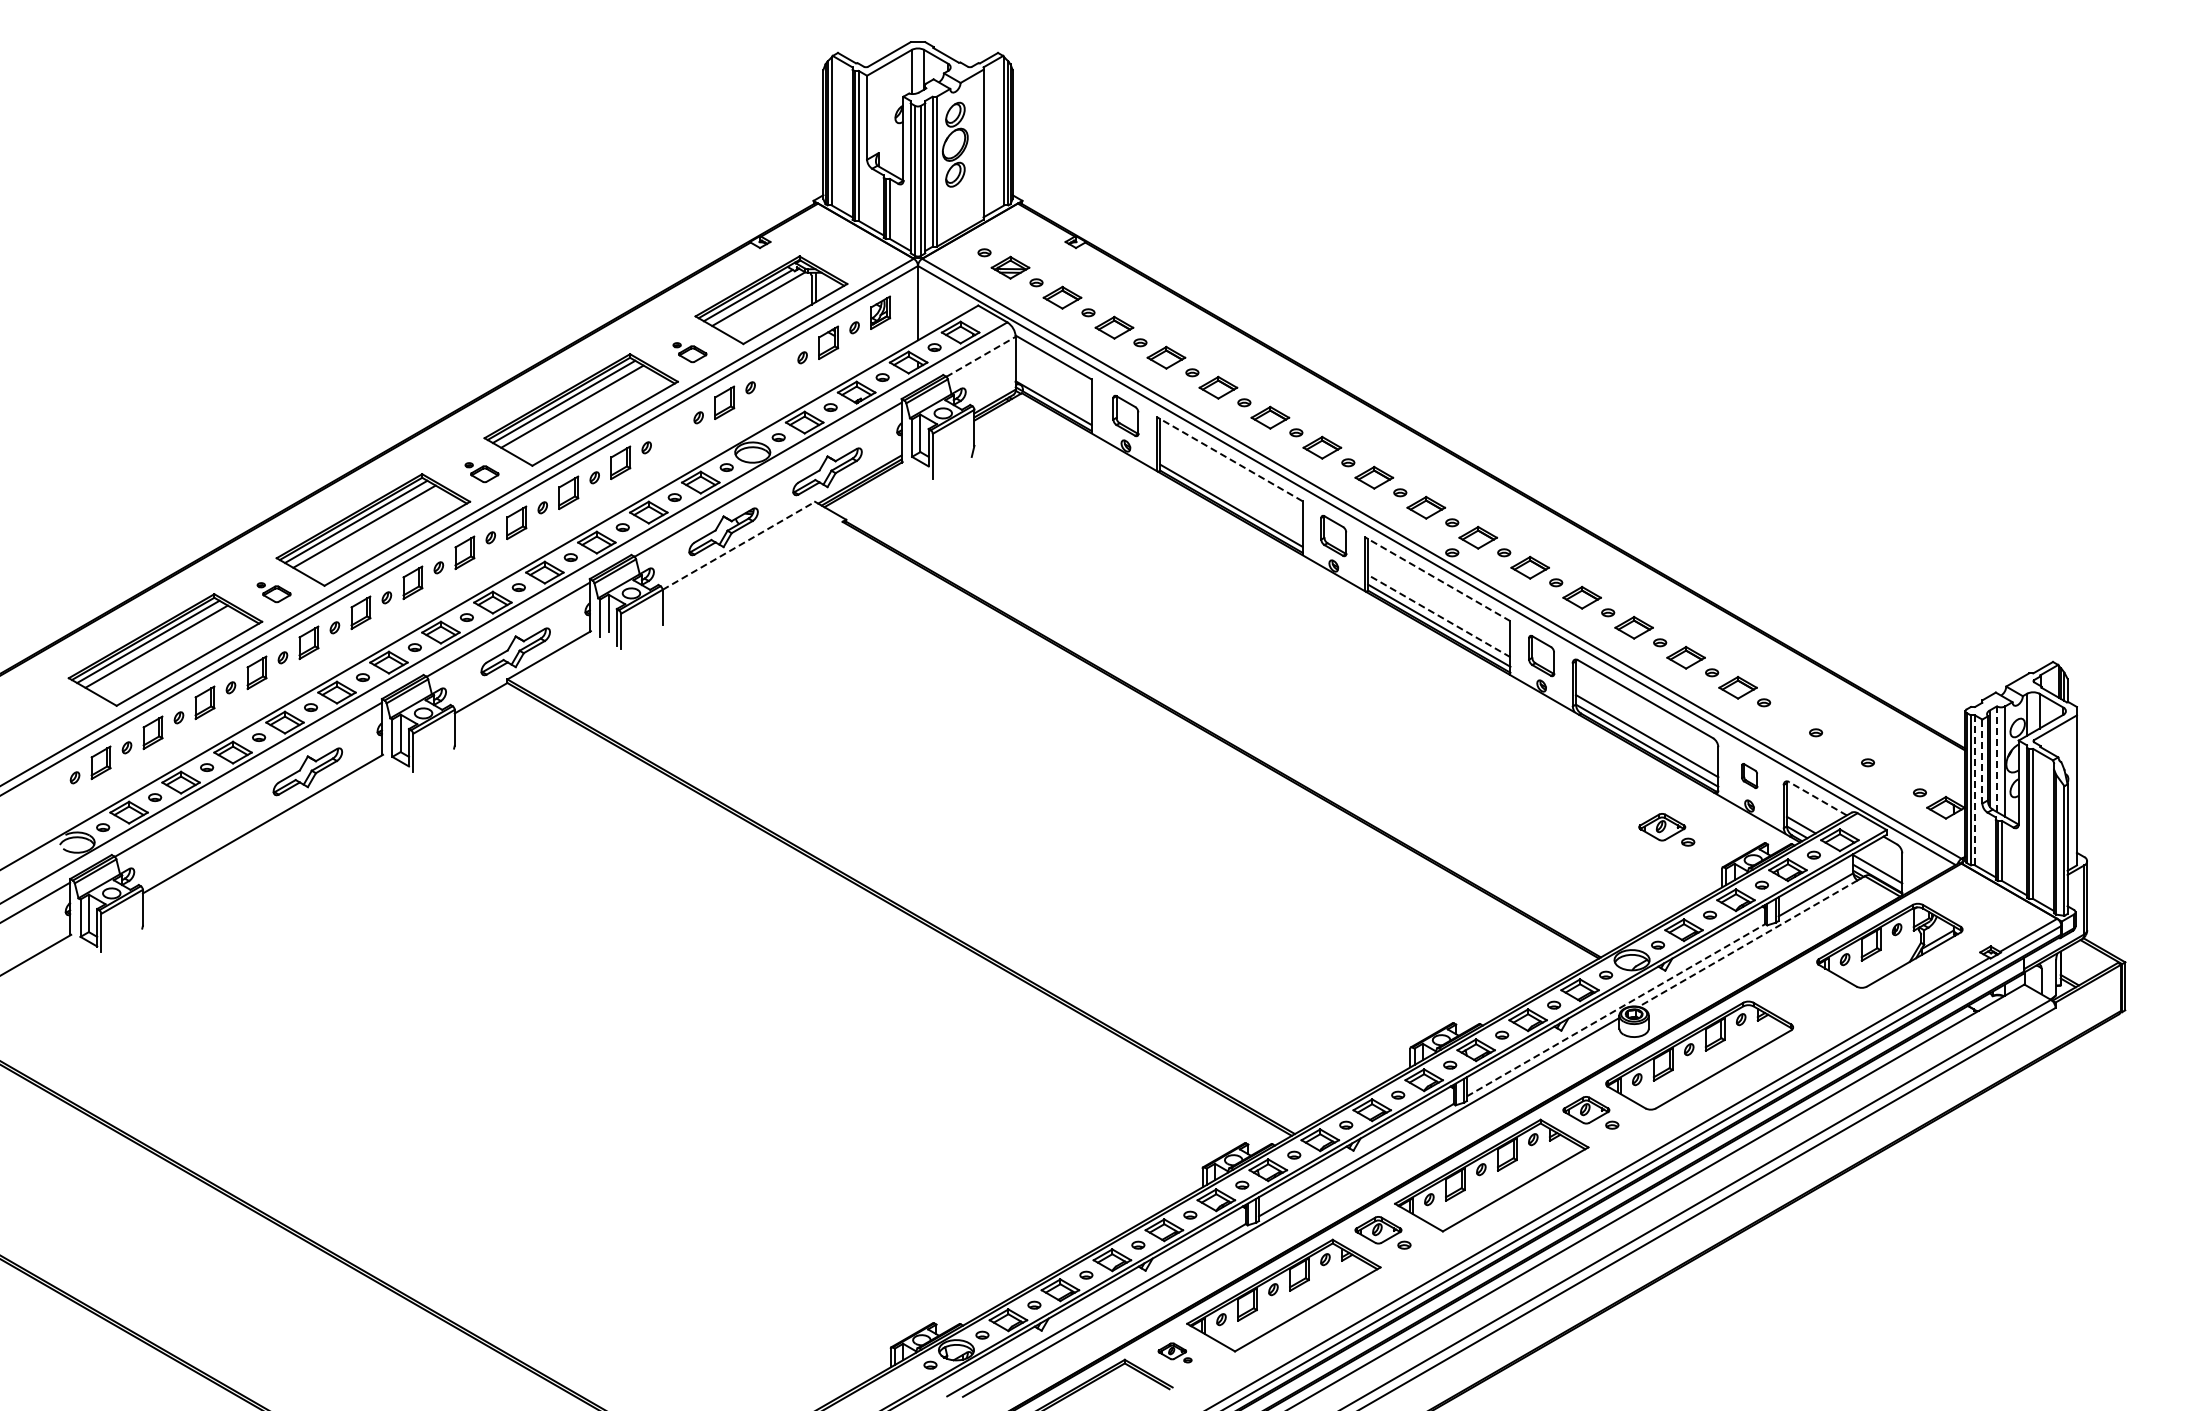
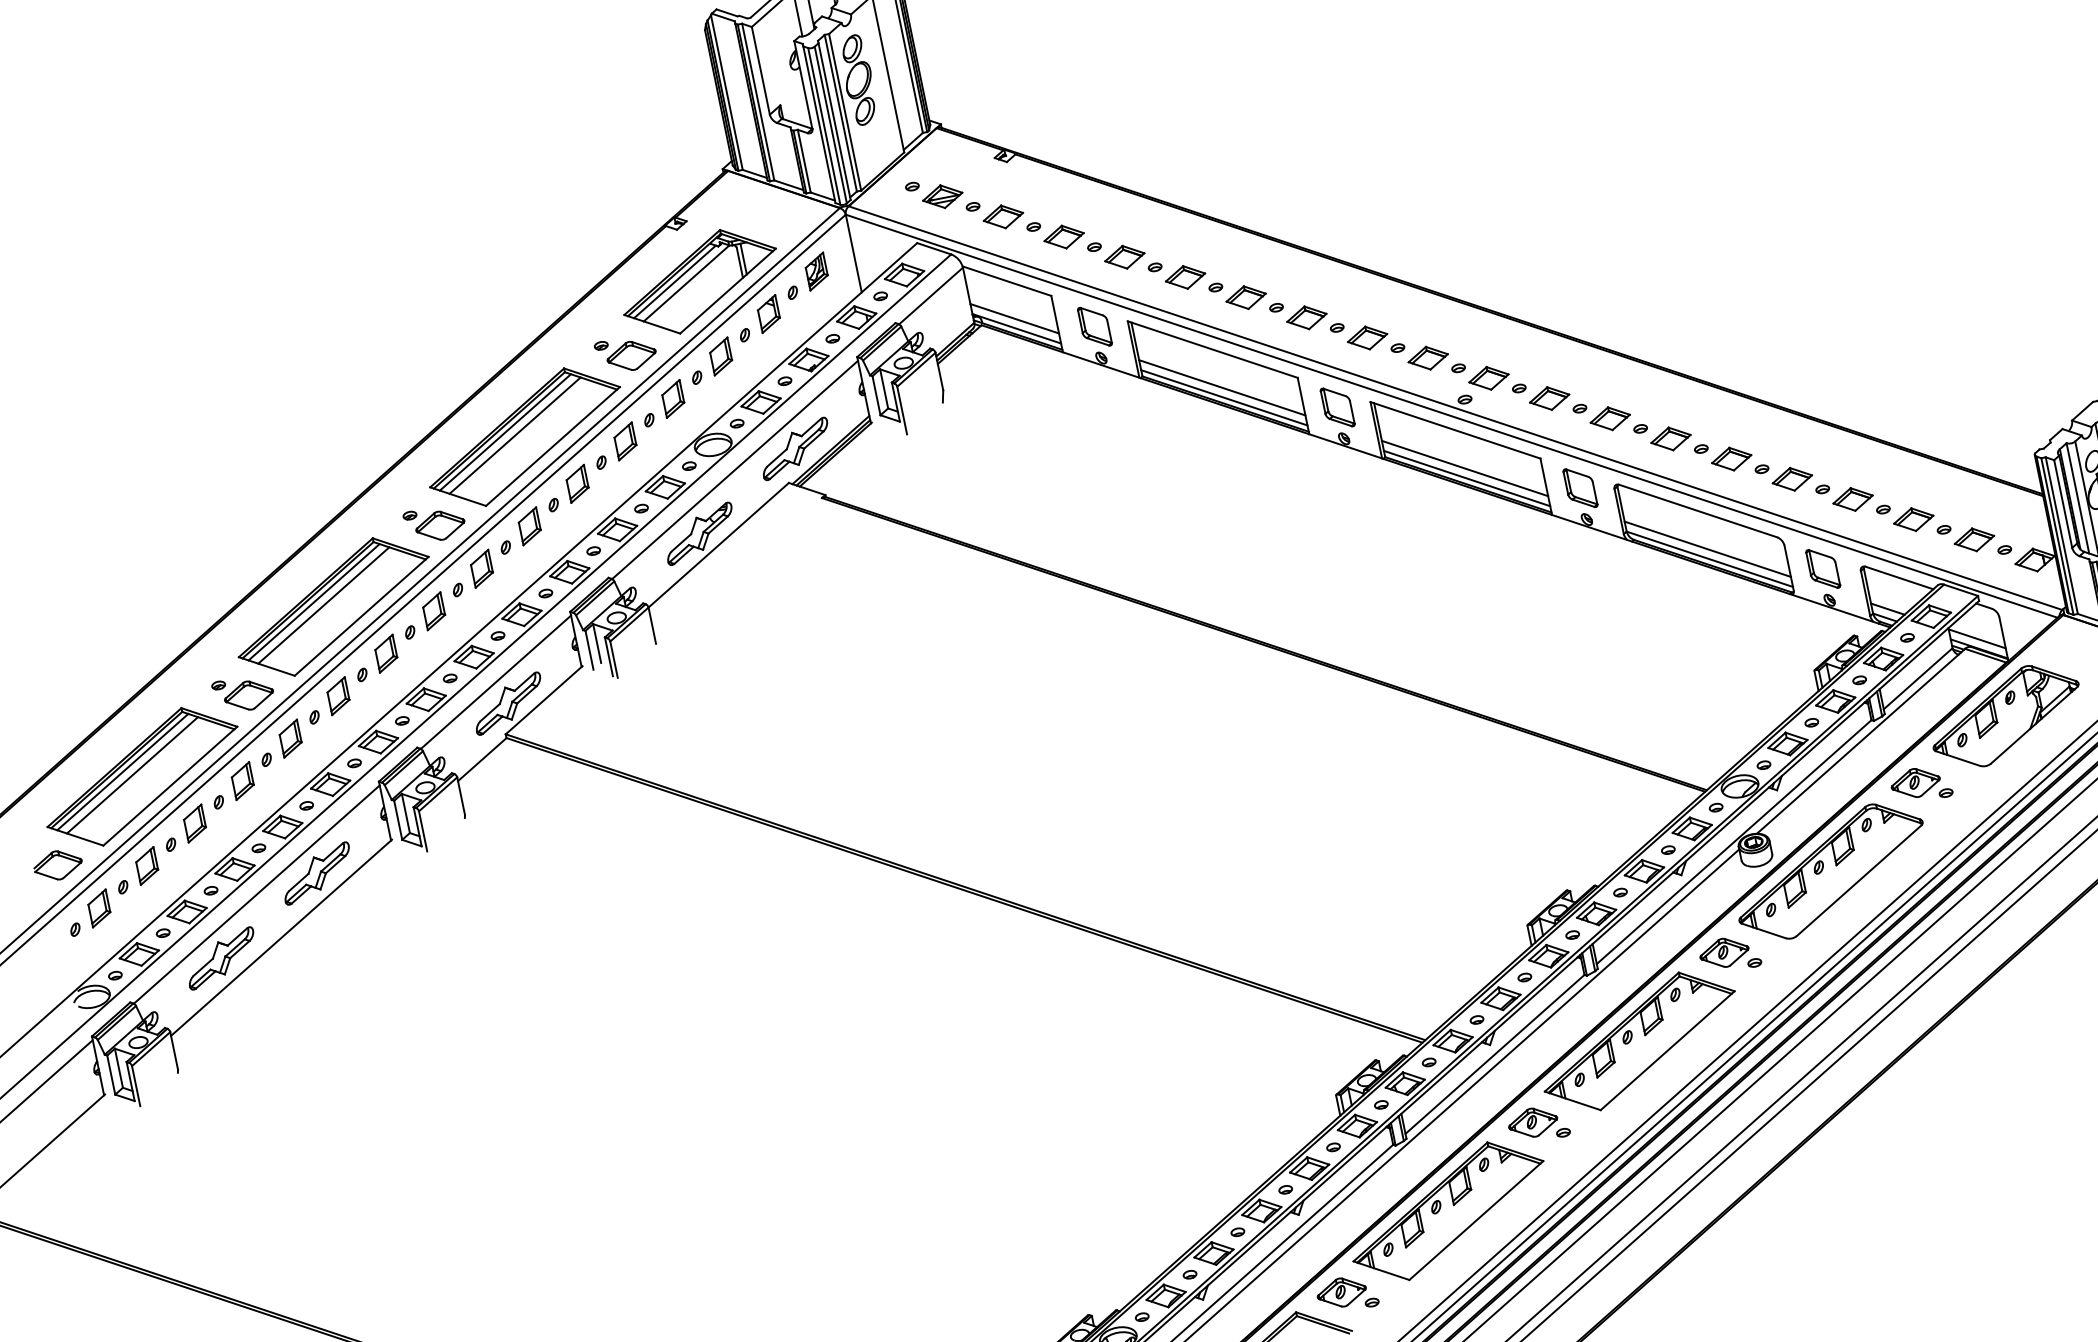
part: (689, 352) -> (625, 353), size x1.67
line: (981, 356) -> (931, 295), dashed -> solid
part: (776, 372) -> (720, 356), added
line: (1053, 393) -> (1014, 318), added
part: (672, 432) -> (625, 441), added
line: (1229, 458) -> (1212, 348), dashed -> solid
part: (481, 472) -> (434, 523), size x1.67
line: (1231, 496) -> (1222, 388), added
line: (739, 545) -> (719, 544), dashed -> solid
line: (1437, 578) -> (1455, 429), dashed -> solid
part: (273, 592) -> (242, 693), size x1.67
line: (1438, 615) -> (1464, 468), dashed -> solid
part: (71, 715) -> (58, 865), added
part: (1789, 717) -> (1852, 499), added
part: (1841, 747) -> (1913, 519), added
line: (1996, 759) -> (2077, 498), dashed -> solid
line: (1982, 762) -> (2063, 504), dashed -> solid
part: (1749, 775) -> (1823, 568), size x1.67
part: (1893, 777) -> (1973, 539), added
line: (1975, 789) -> (2062, 534), dashed -> solid
line: (1817, 798) -> (1899, 577), dashed -> solid
part: (1666, 829) -> (1920, 784), moved
part: (203, 831) -> (221, 958), added
line: (1747, 943) -> (1857, 744), dashed -> solid
line: (1616, 1010) -> (1734, 842), dashed -> solid
part: (1174, 1352) -> (1346, 1294), size x1.67

